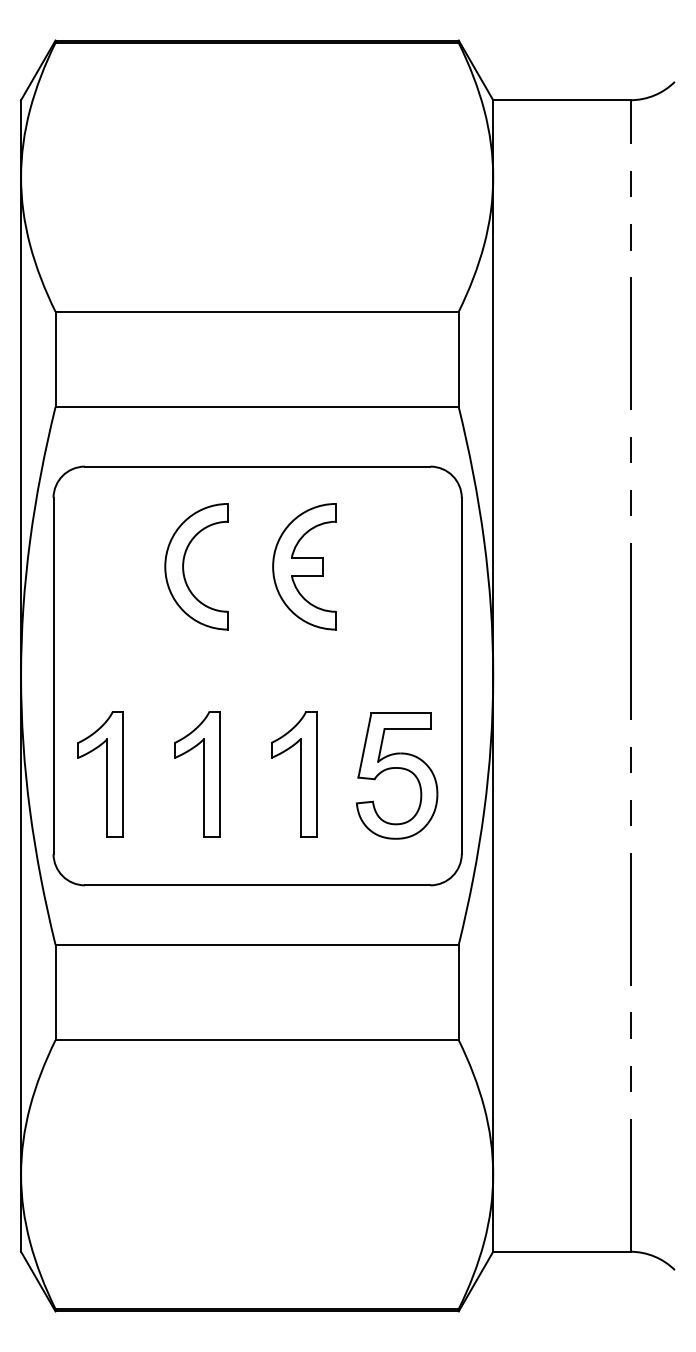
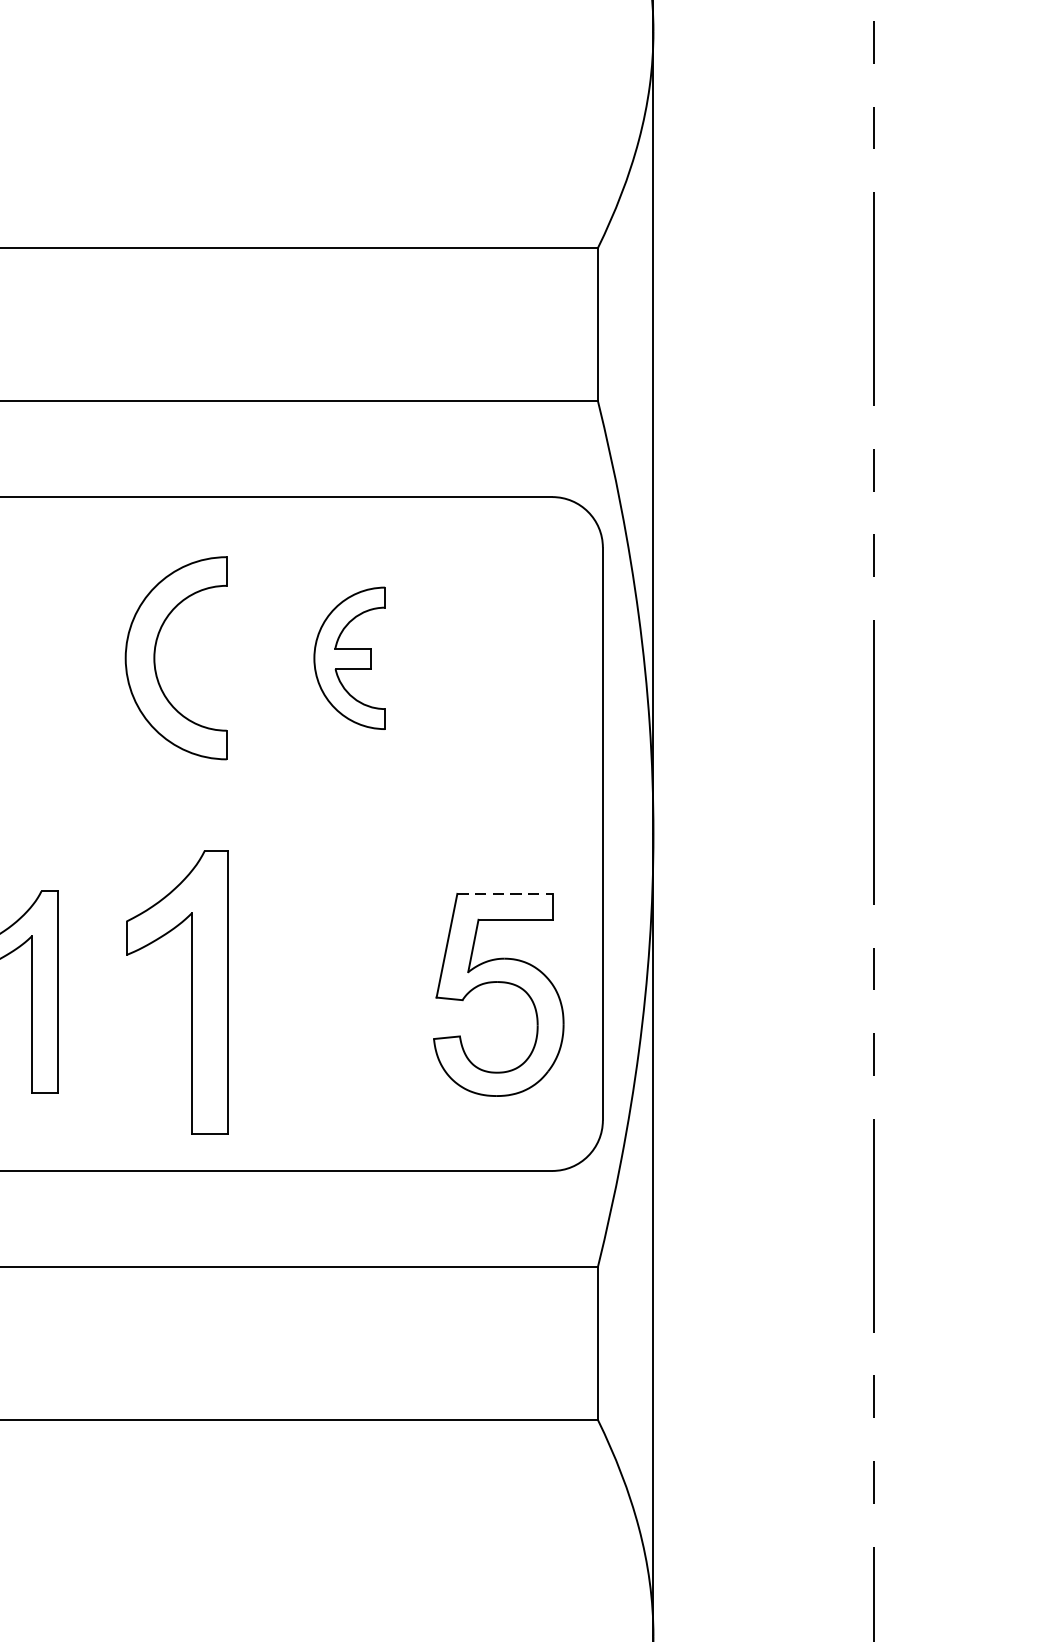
part: (304, 566) -> (349, 657), size x0.7
line: (401, 713) -> (505, 894), solid -> dashed
part: (197, 774) -> (177, 992), size x1.4
part: (294, 774) -> (333, 992), removed

